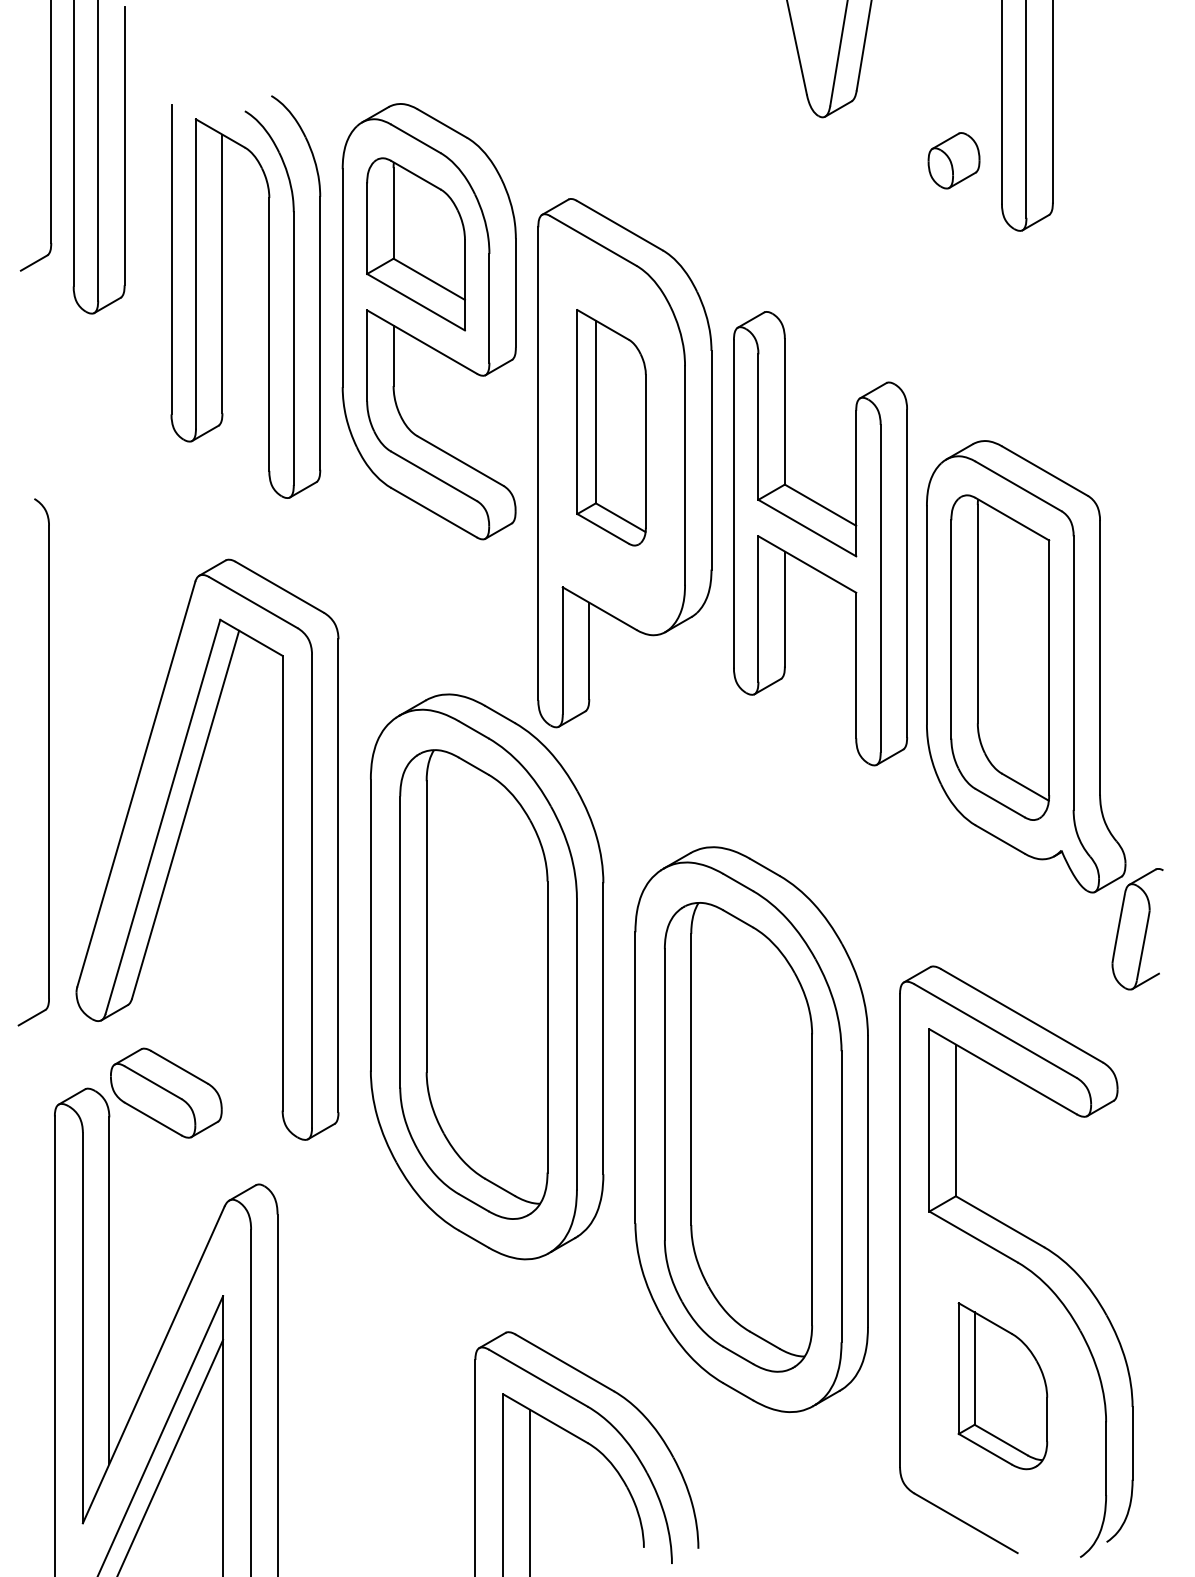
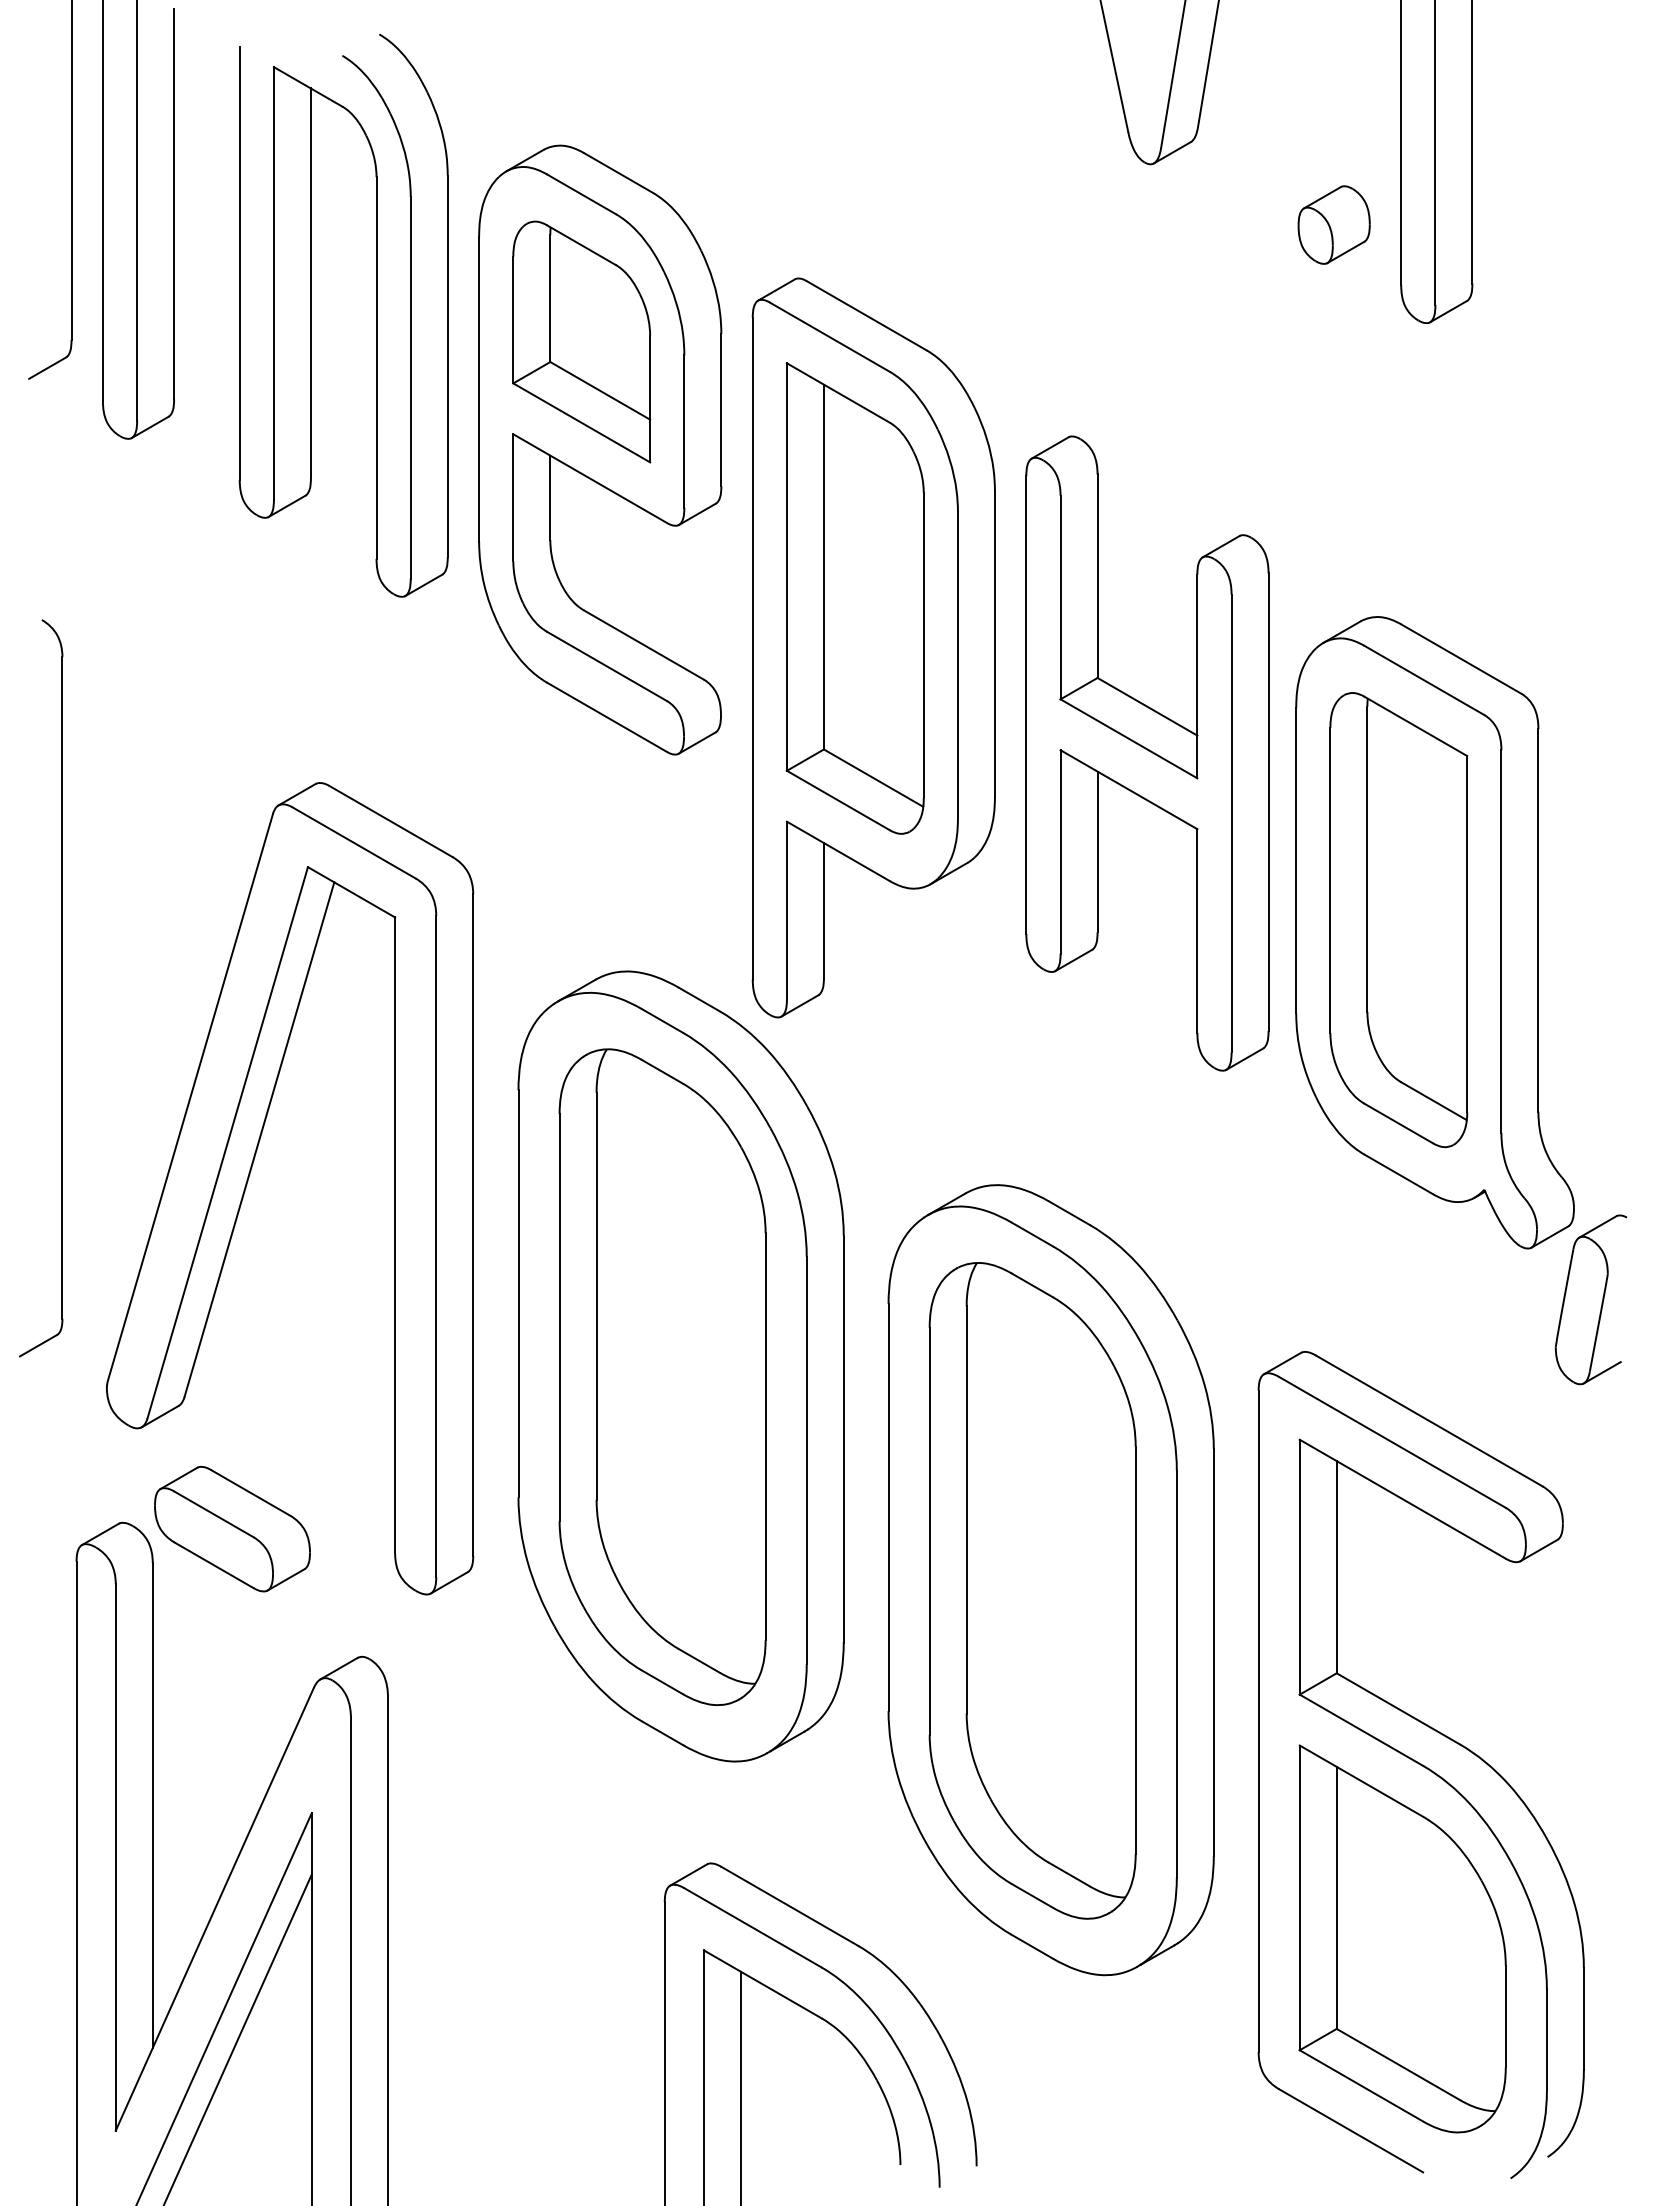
part: (222, 296) -> (311, 315), moved
part: (611, 427) -> (854, 598), size x1.43
part: (48, 762) -> (61, 988), moved
part: (1002, 1385) -> (1402, 1938), size x1.67

